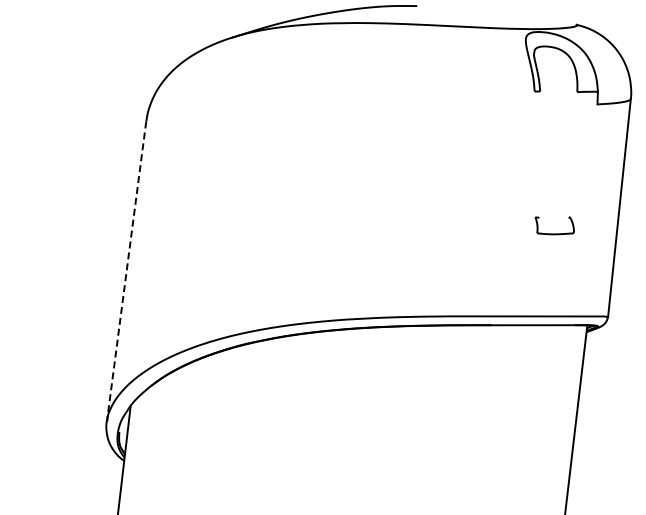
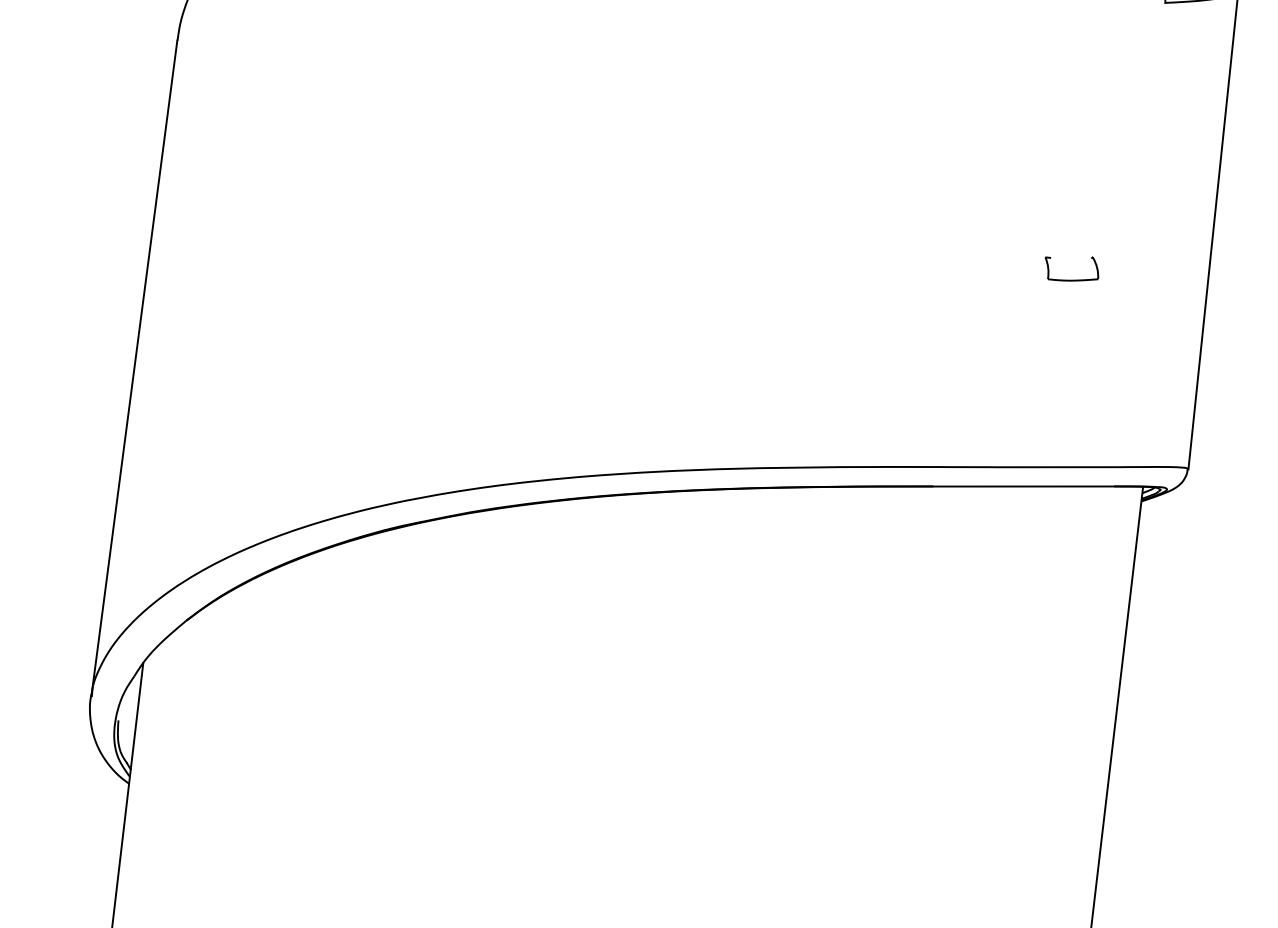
part: (554, 225) -> (1071, 268), size x0.62
line: (126, 271) -> (134, 368), dashed -> solid

